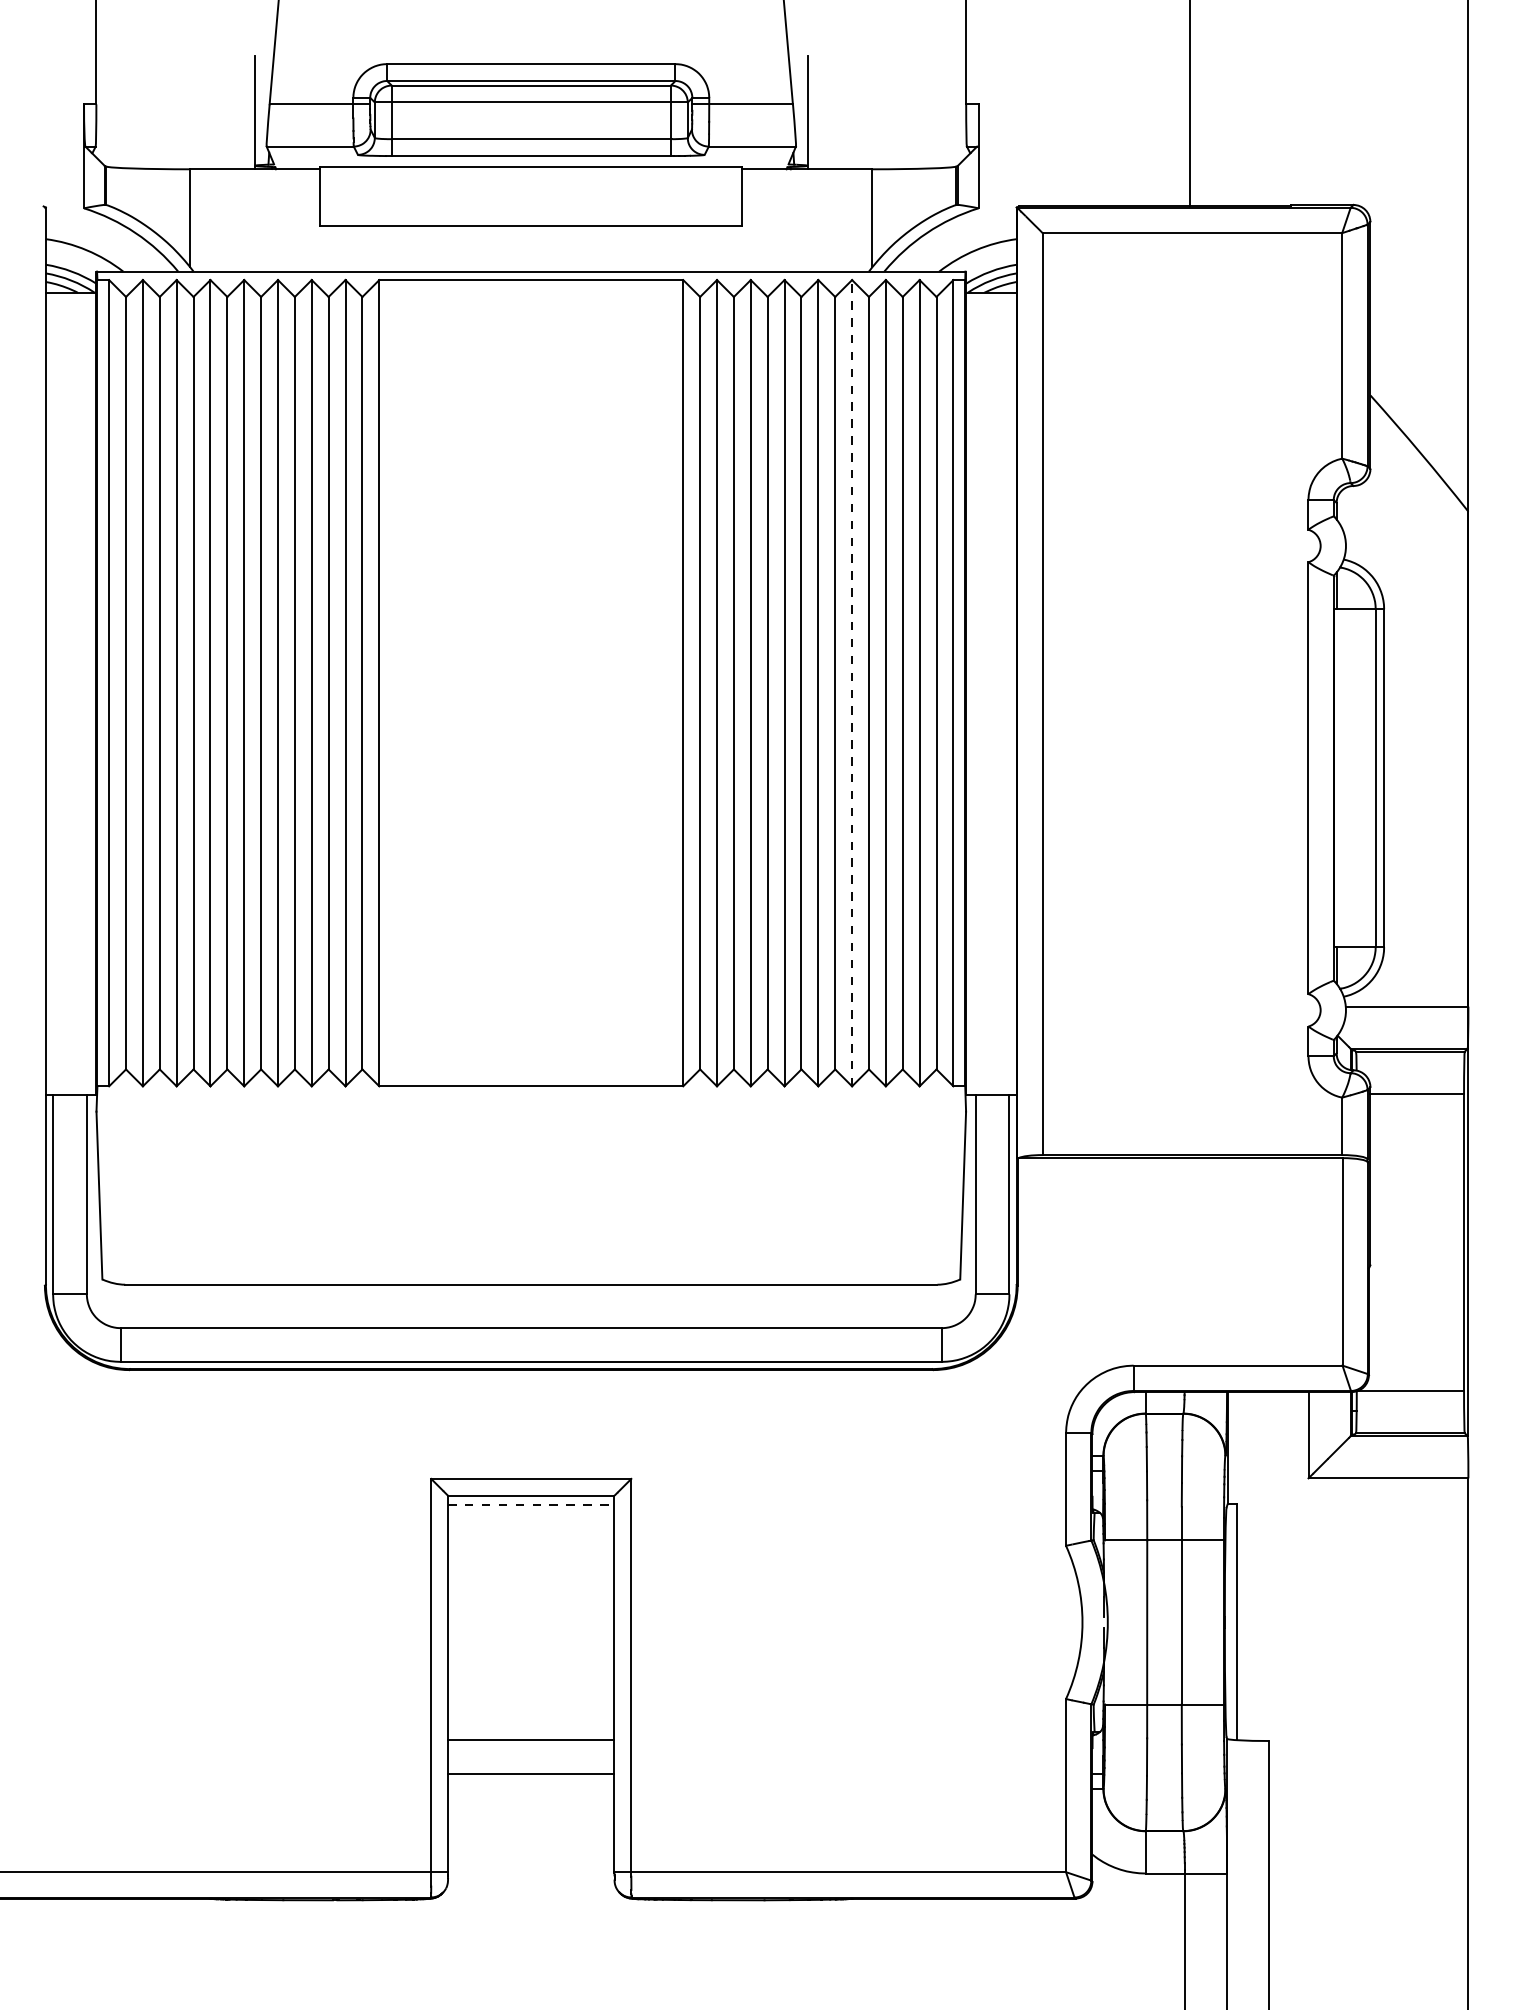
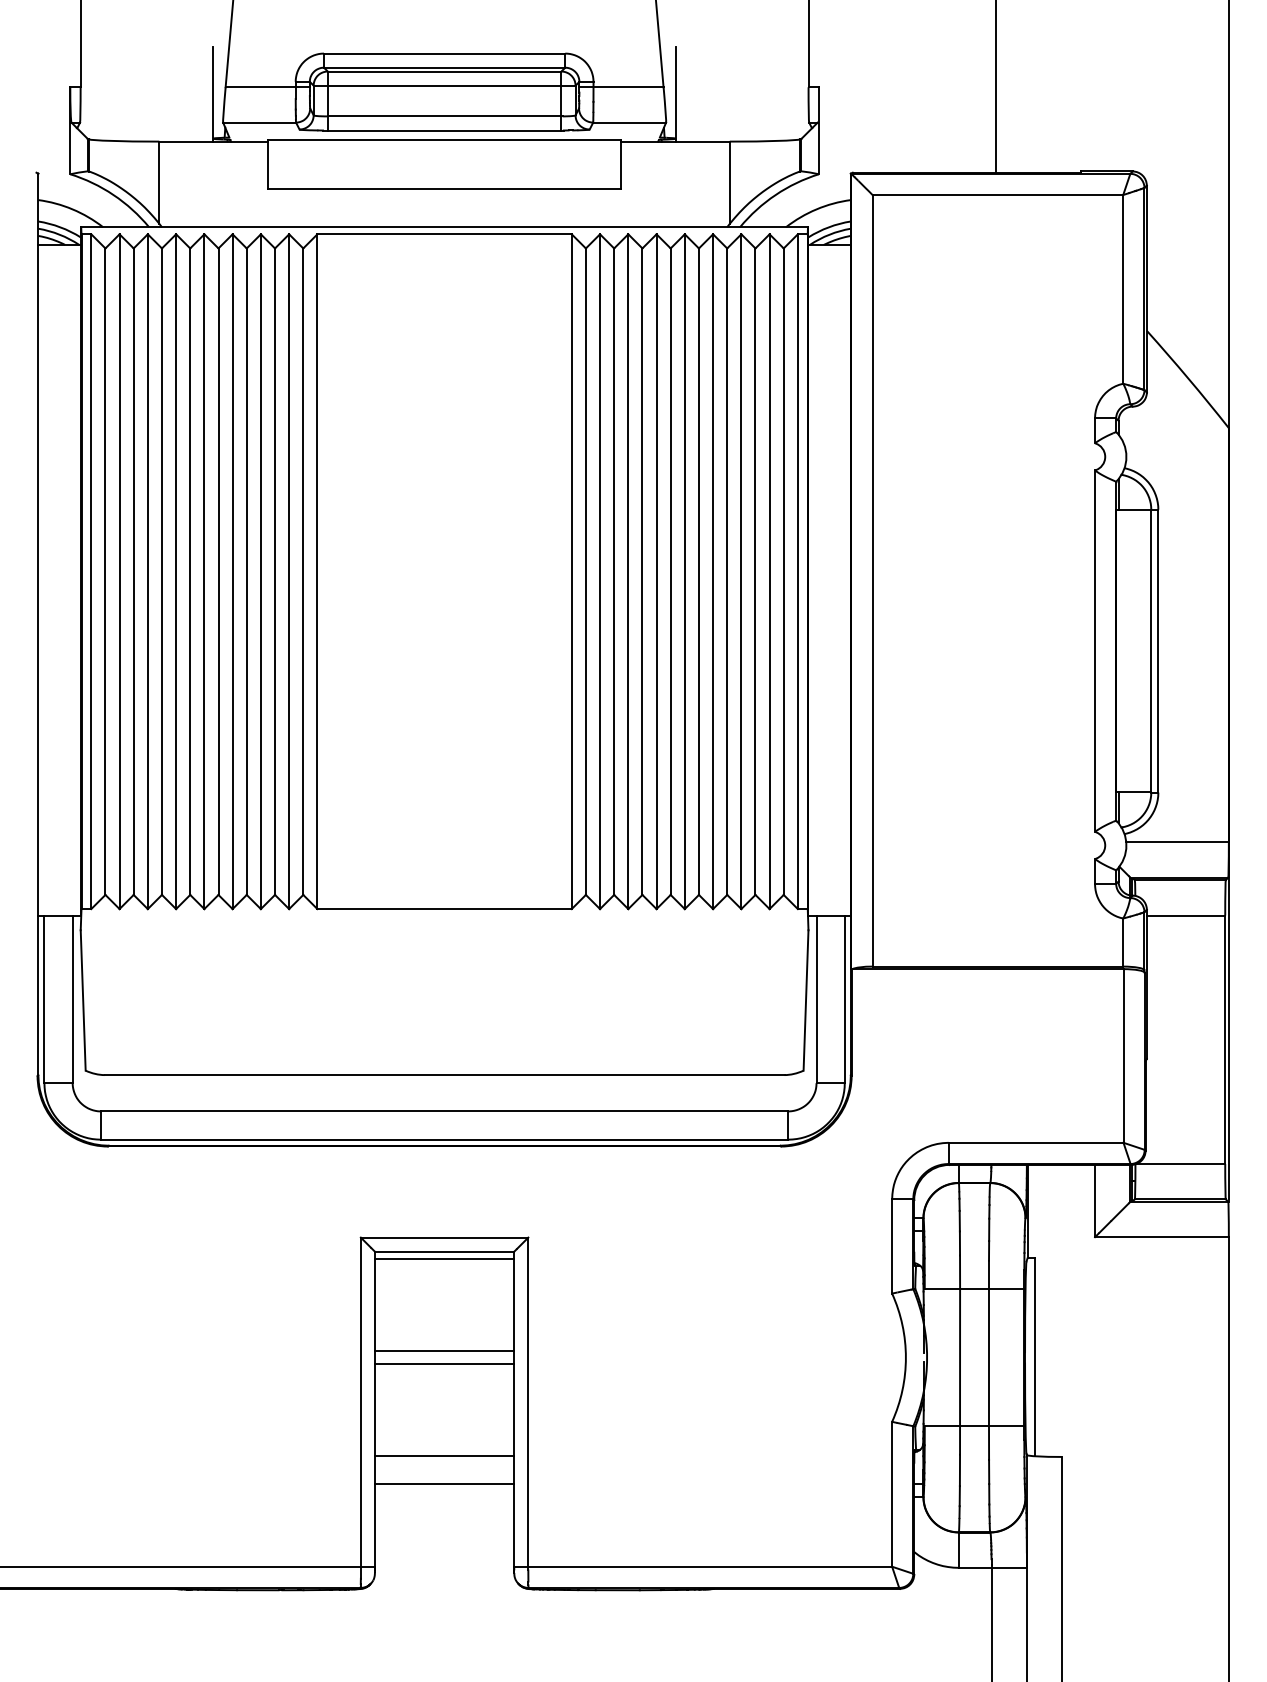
line: (852, 682) -> (713, 571), dashed -> solid
line: (531, 1505) -> (444, 1259), dashed -> solid
line: (531, 1614) -> (444, 1351), added
line: (531, 1630) -> (444, 1364), added

